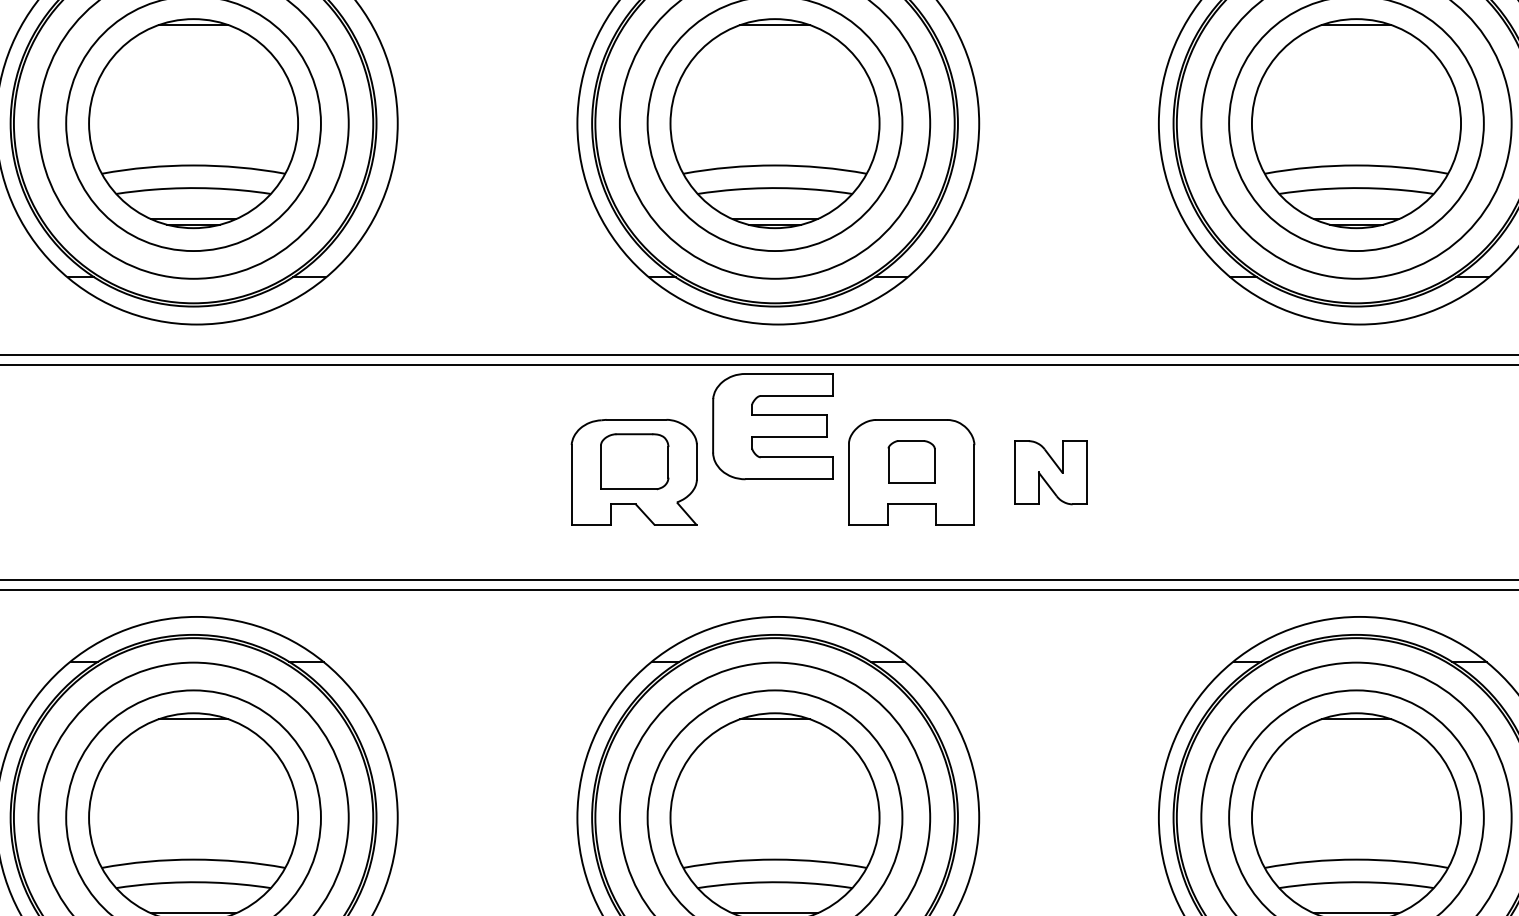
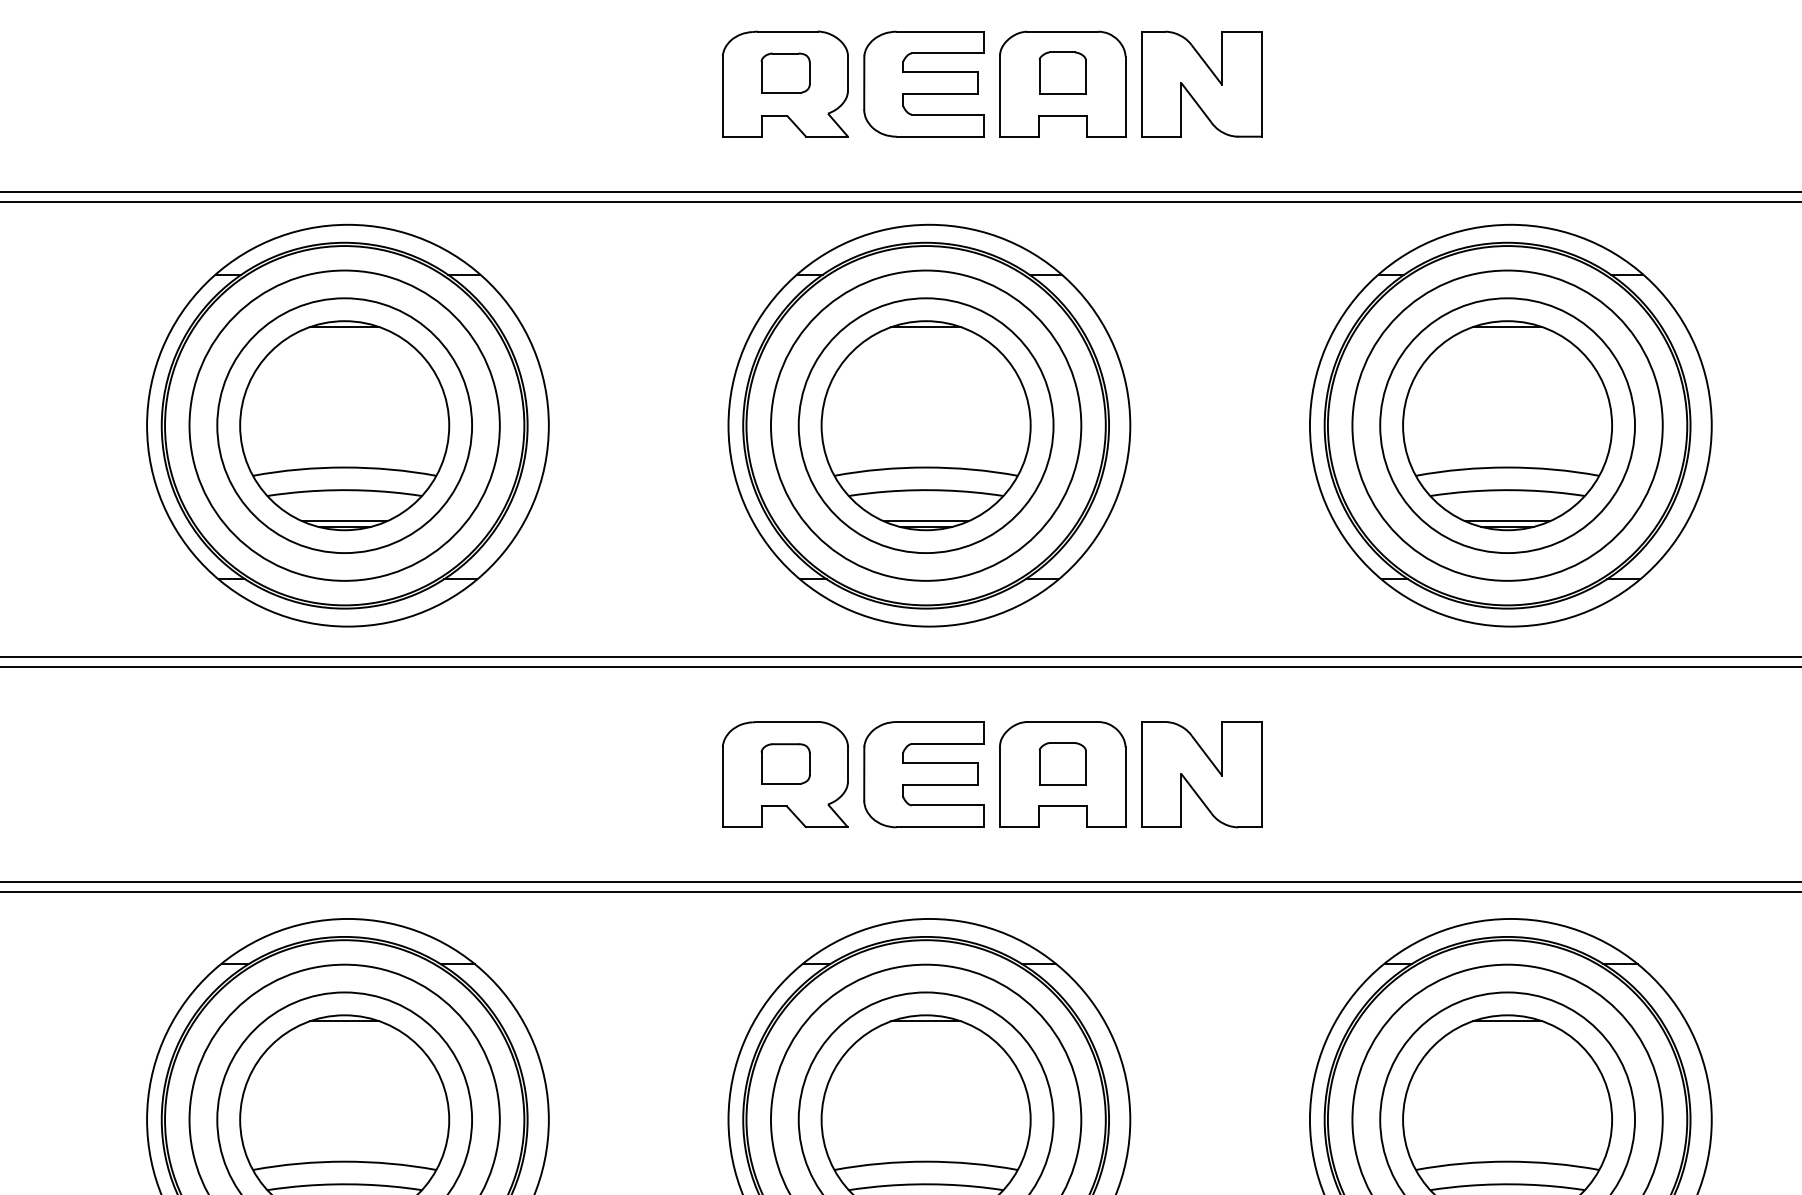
part: (772, 426) -> (923, 774), moved
part: (634, 461) -> (785, 763), size x0.71
part: (1050, 472) -> (1201, 774), size x1.67

